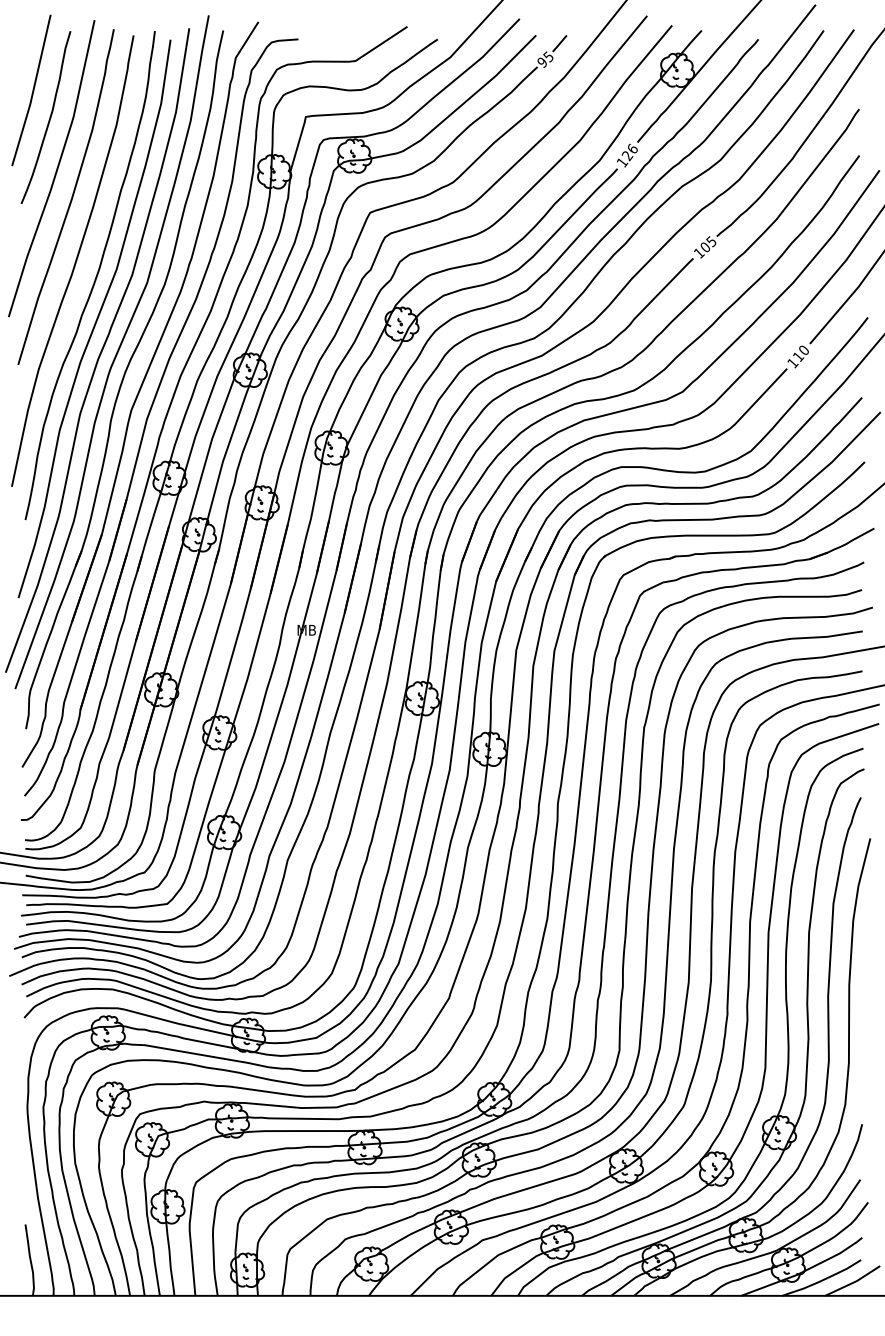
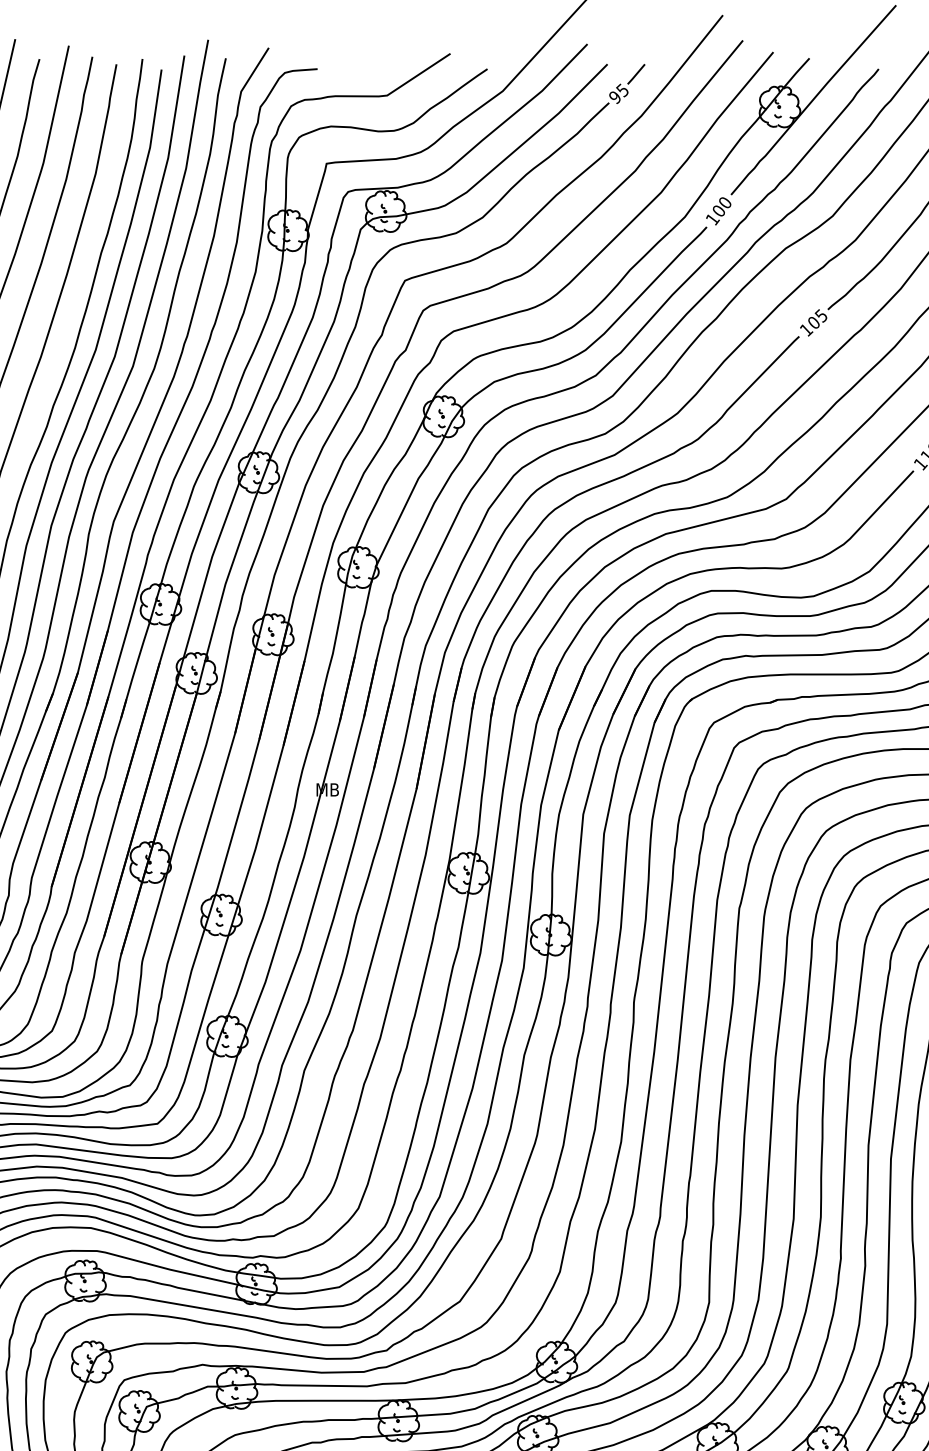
text: (629, 152) -> (721, 207), 126 -> 100

